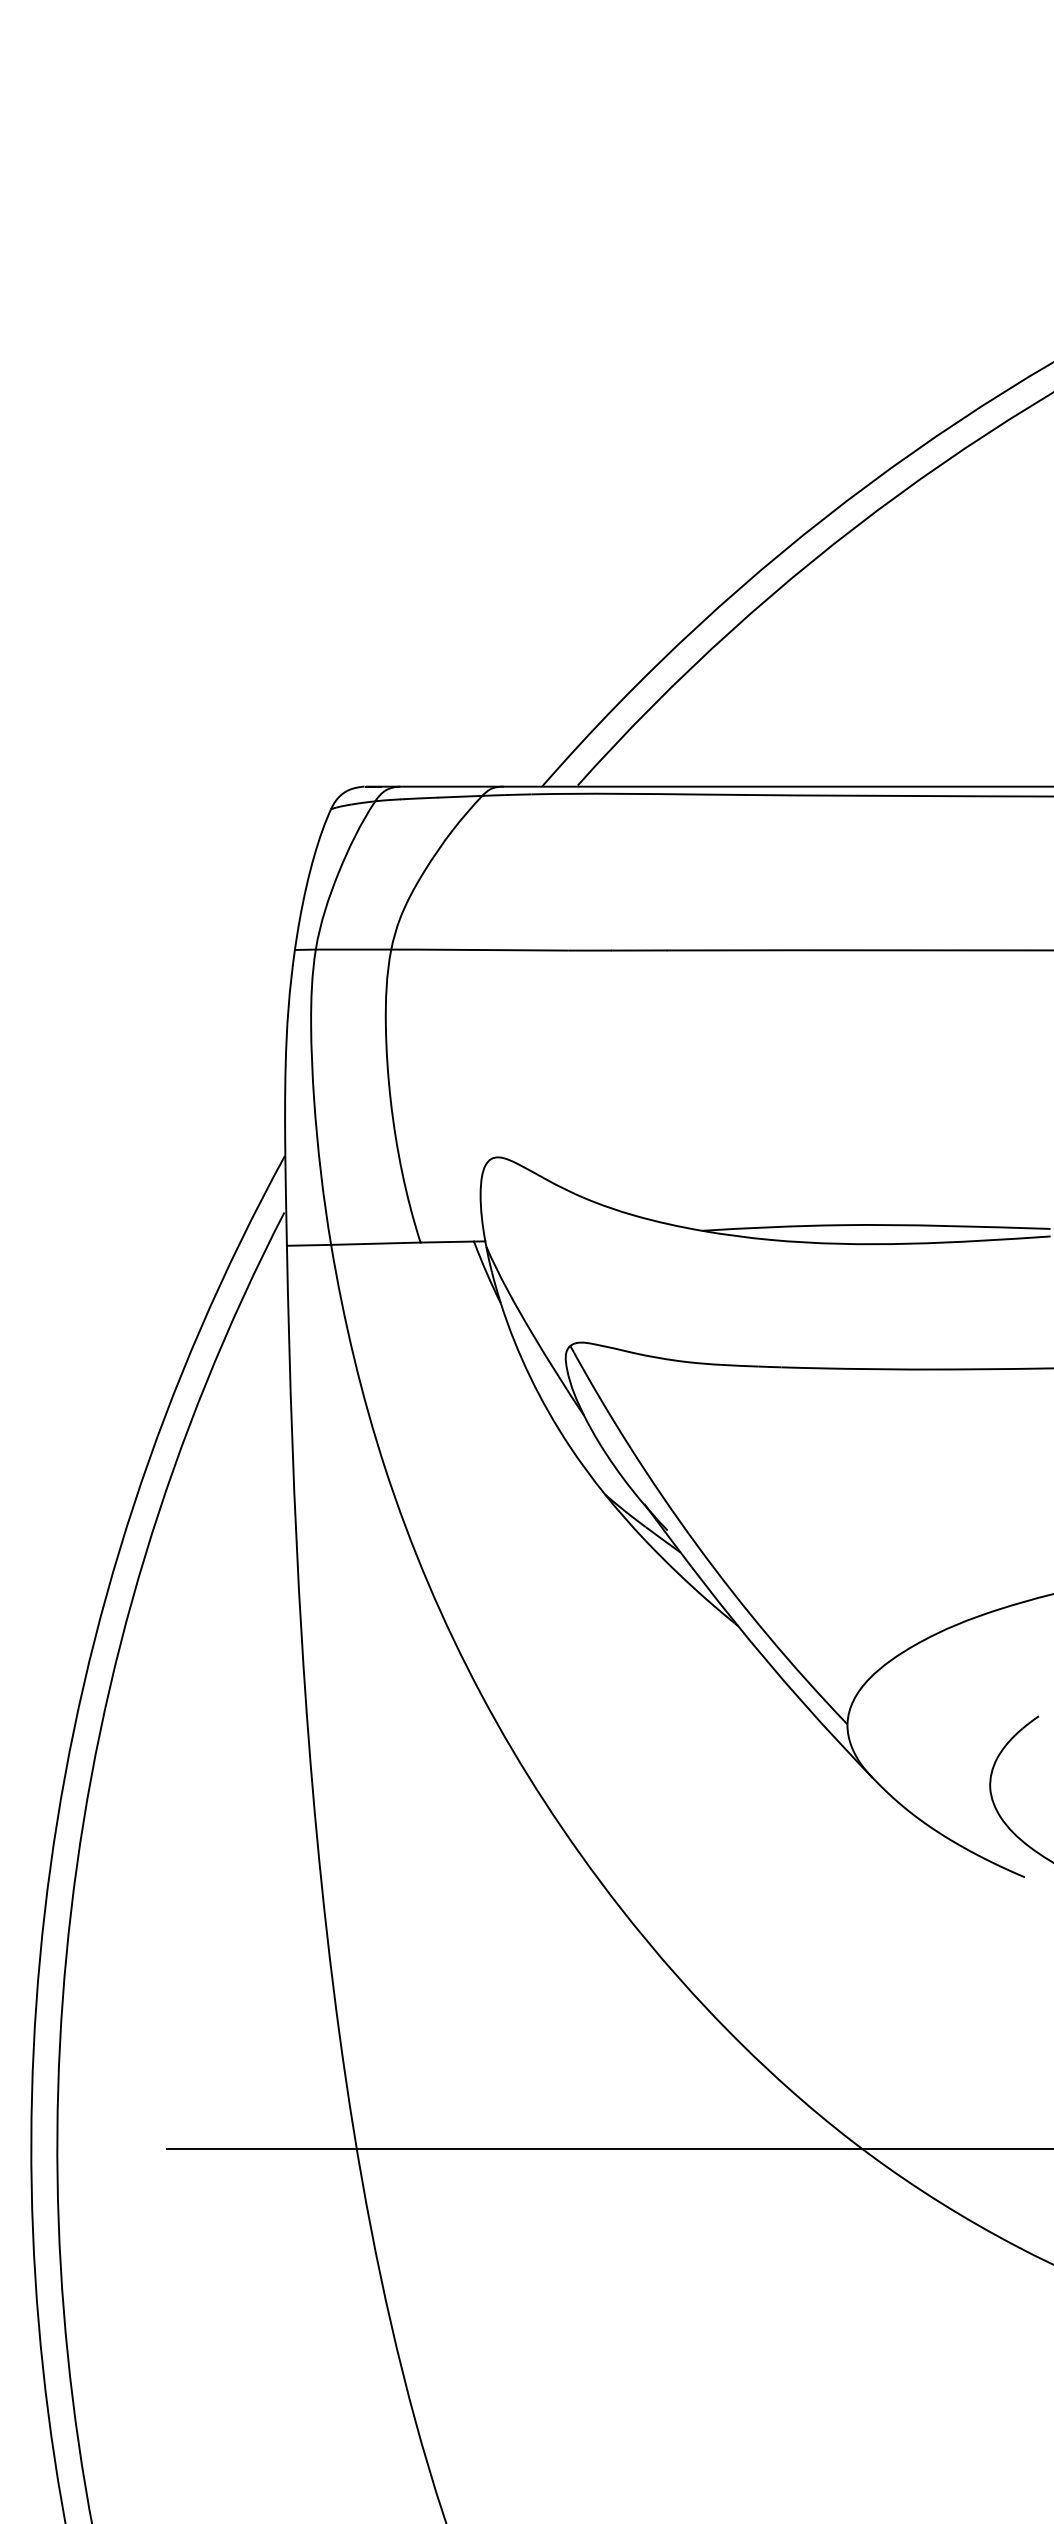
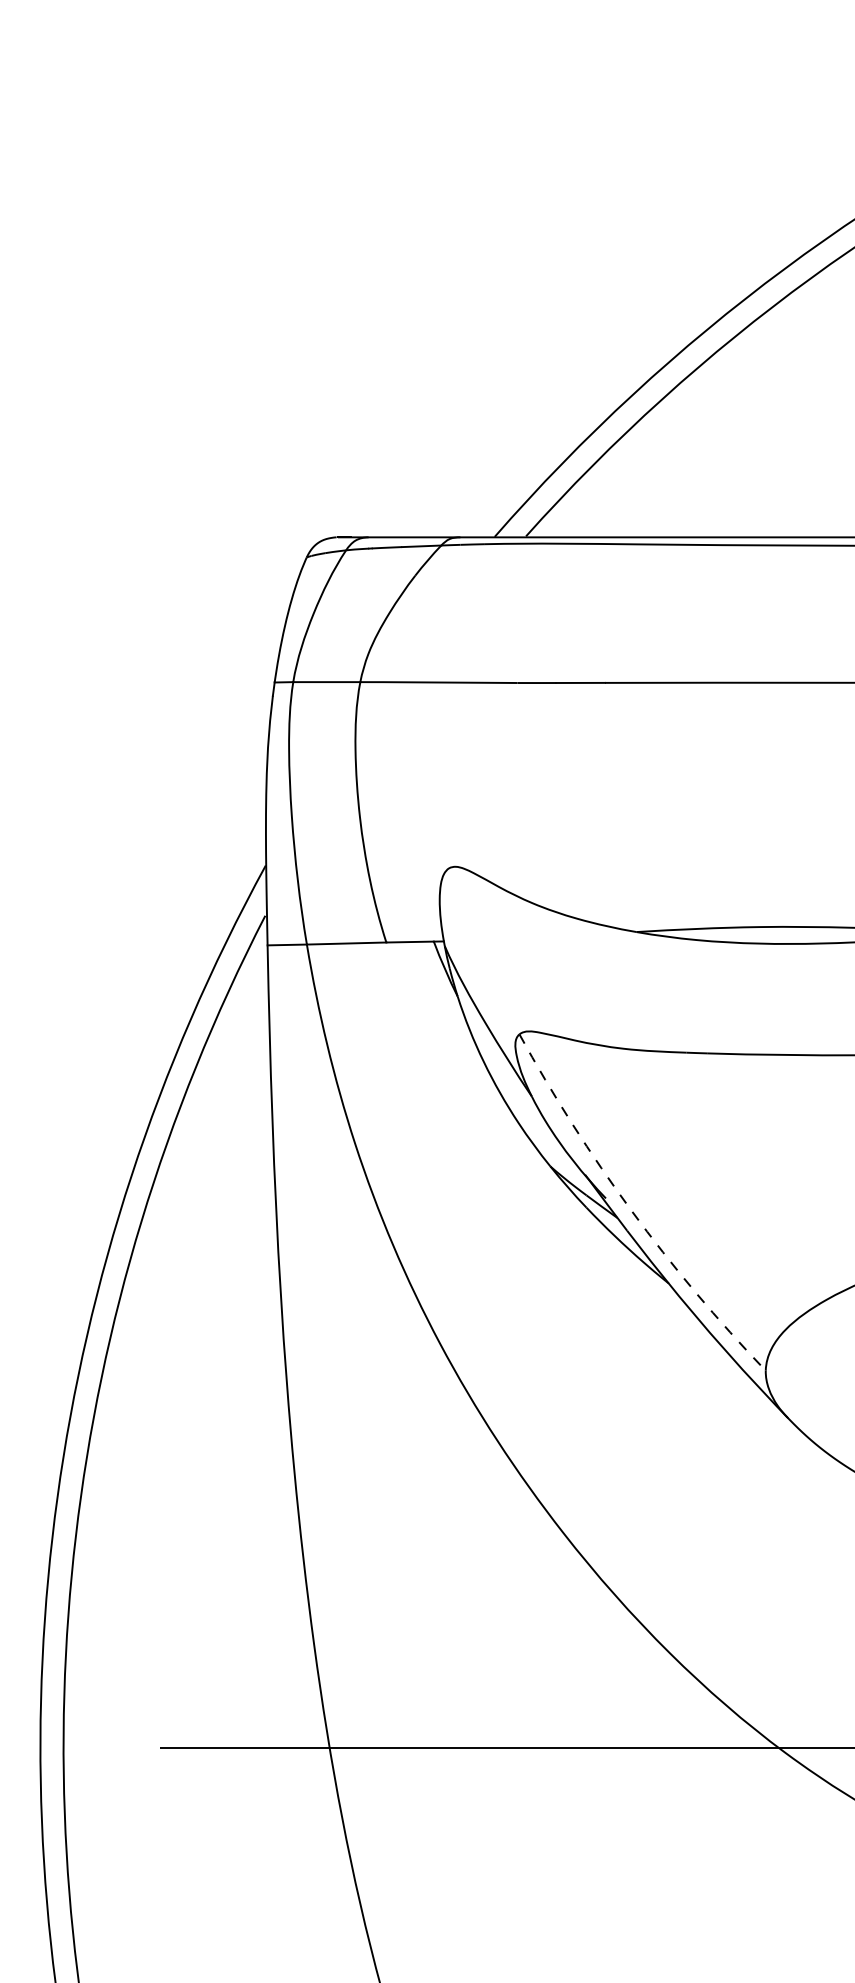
arc: (696, 1544) -> (631, 1210), solid -> dashed

